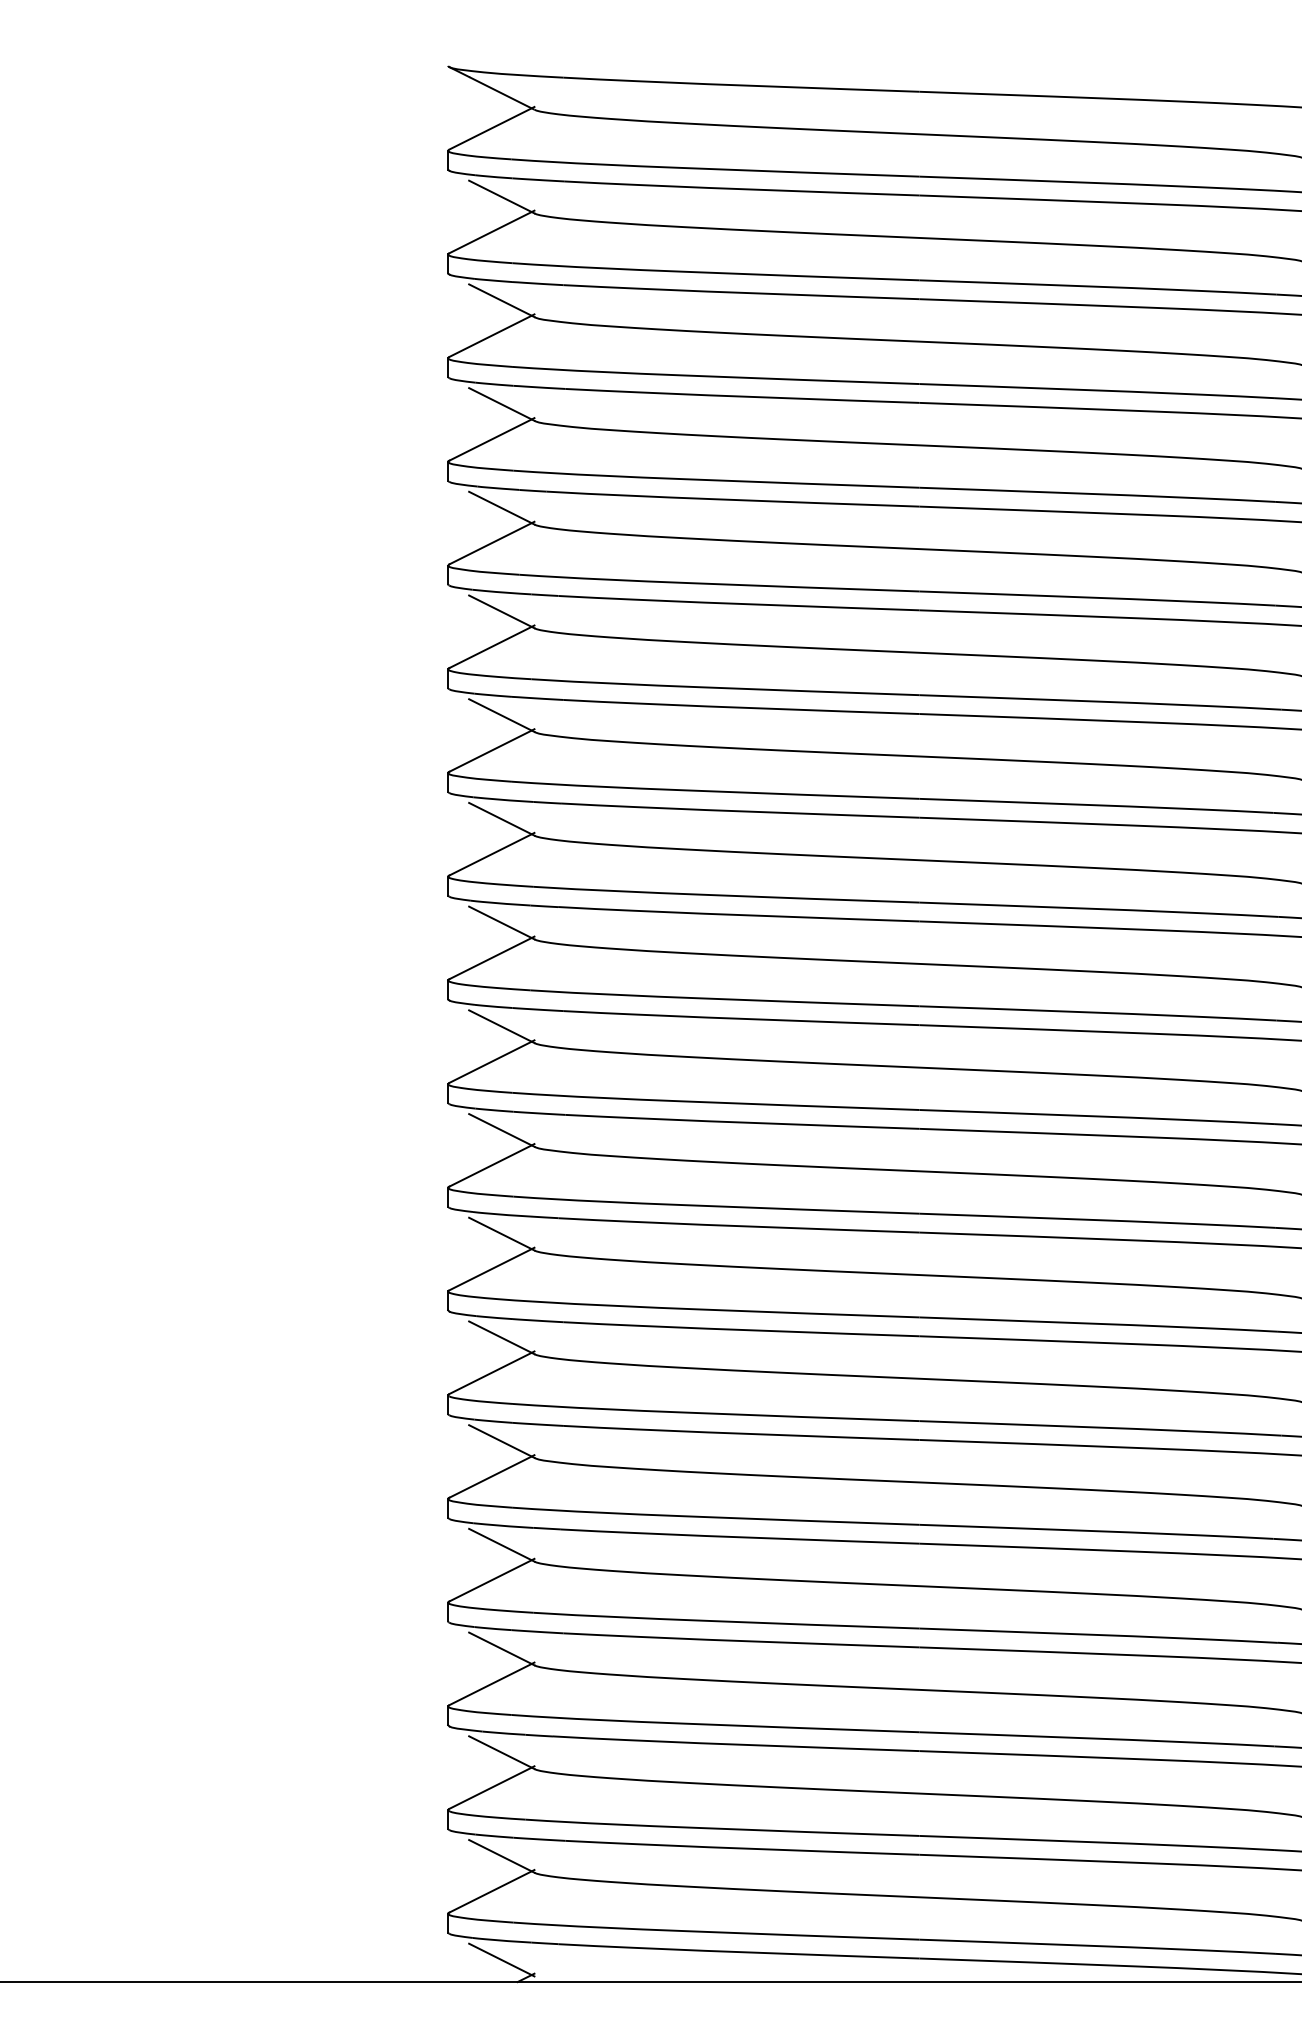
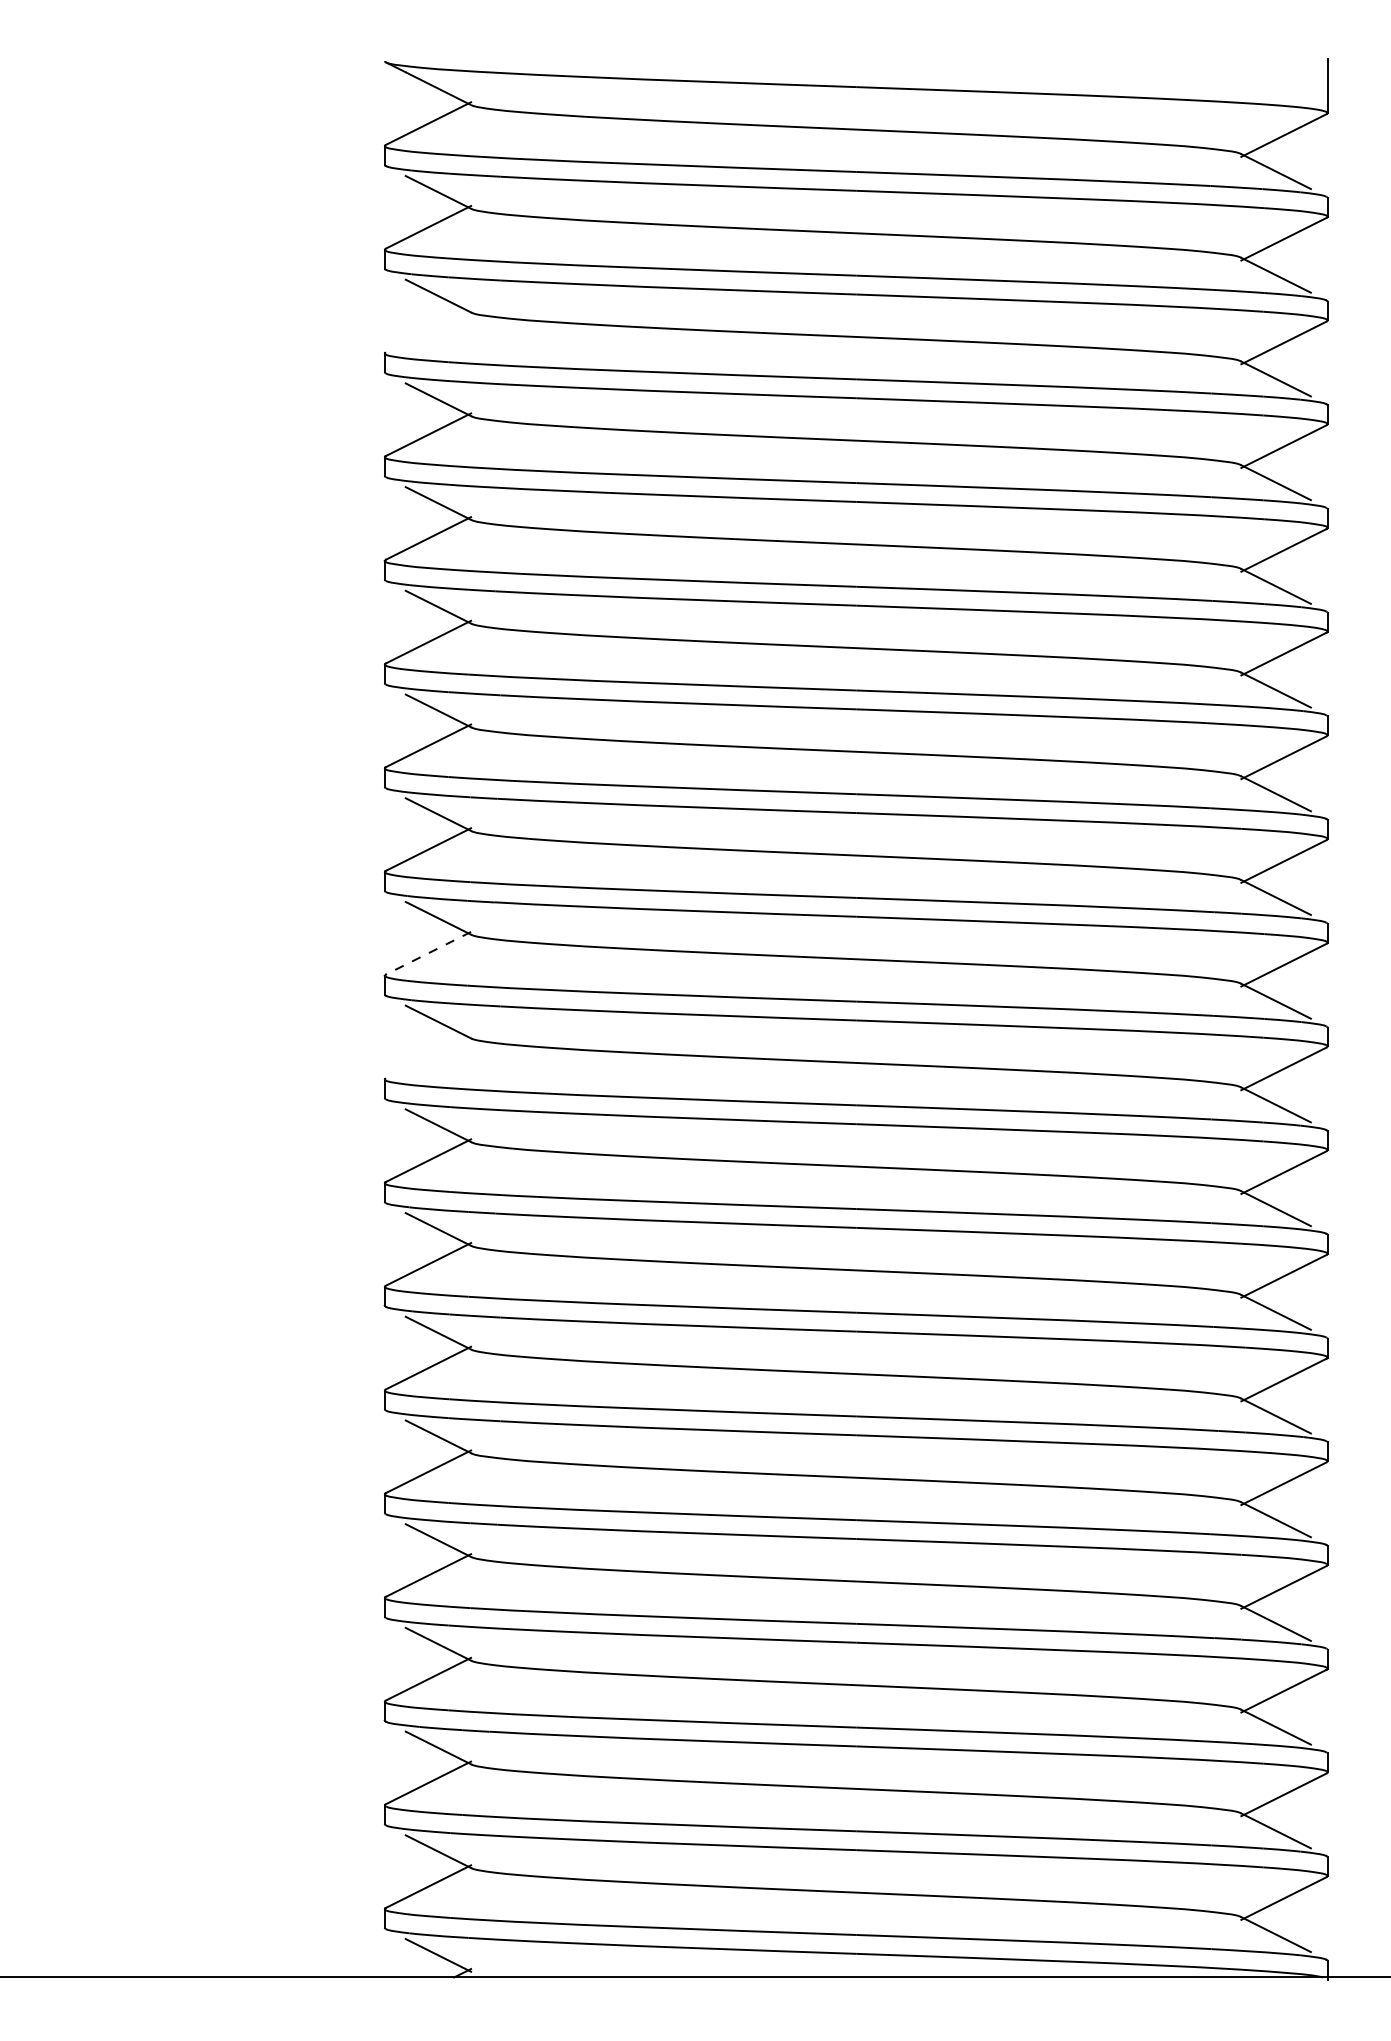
line: (491, 335) -> (428, 330), removed
line: (491, 958) -> (428, 953), solid -> dashed
line: (491, 1061) -> (428, 1056), removed

